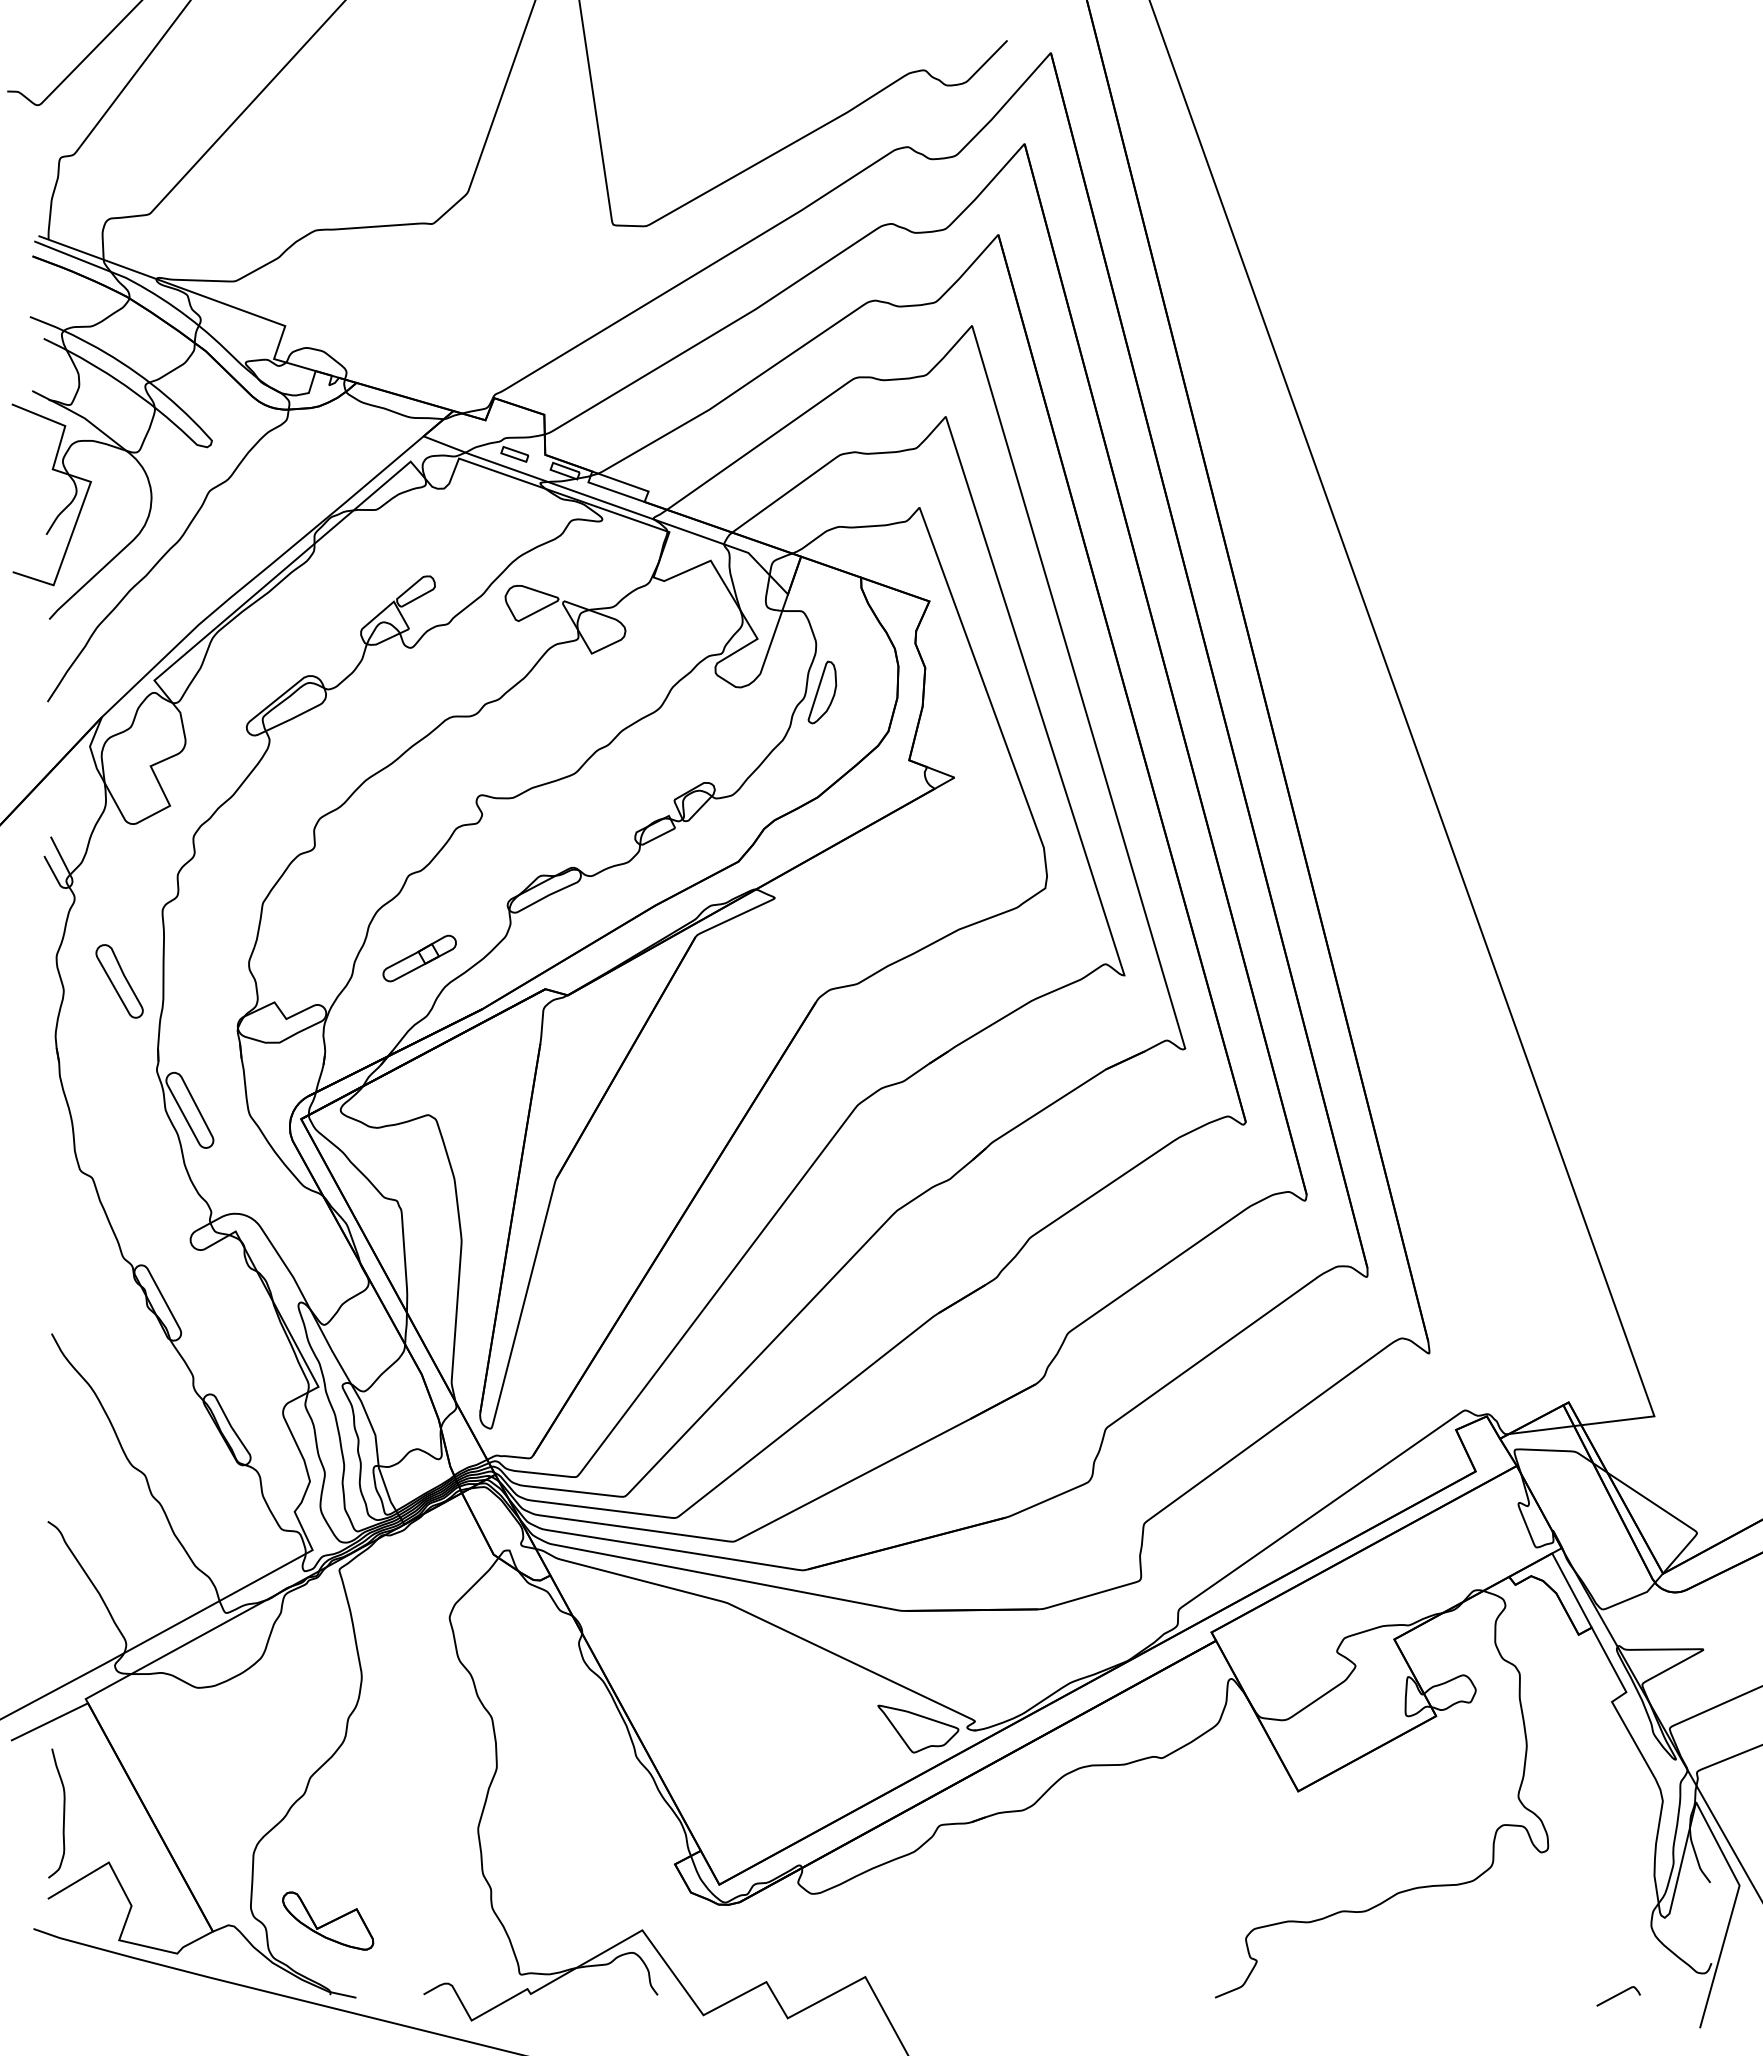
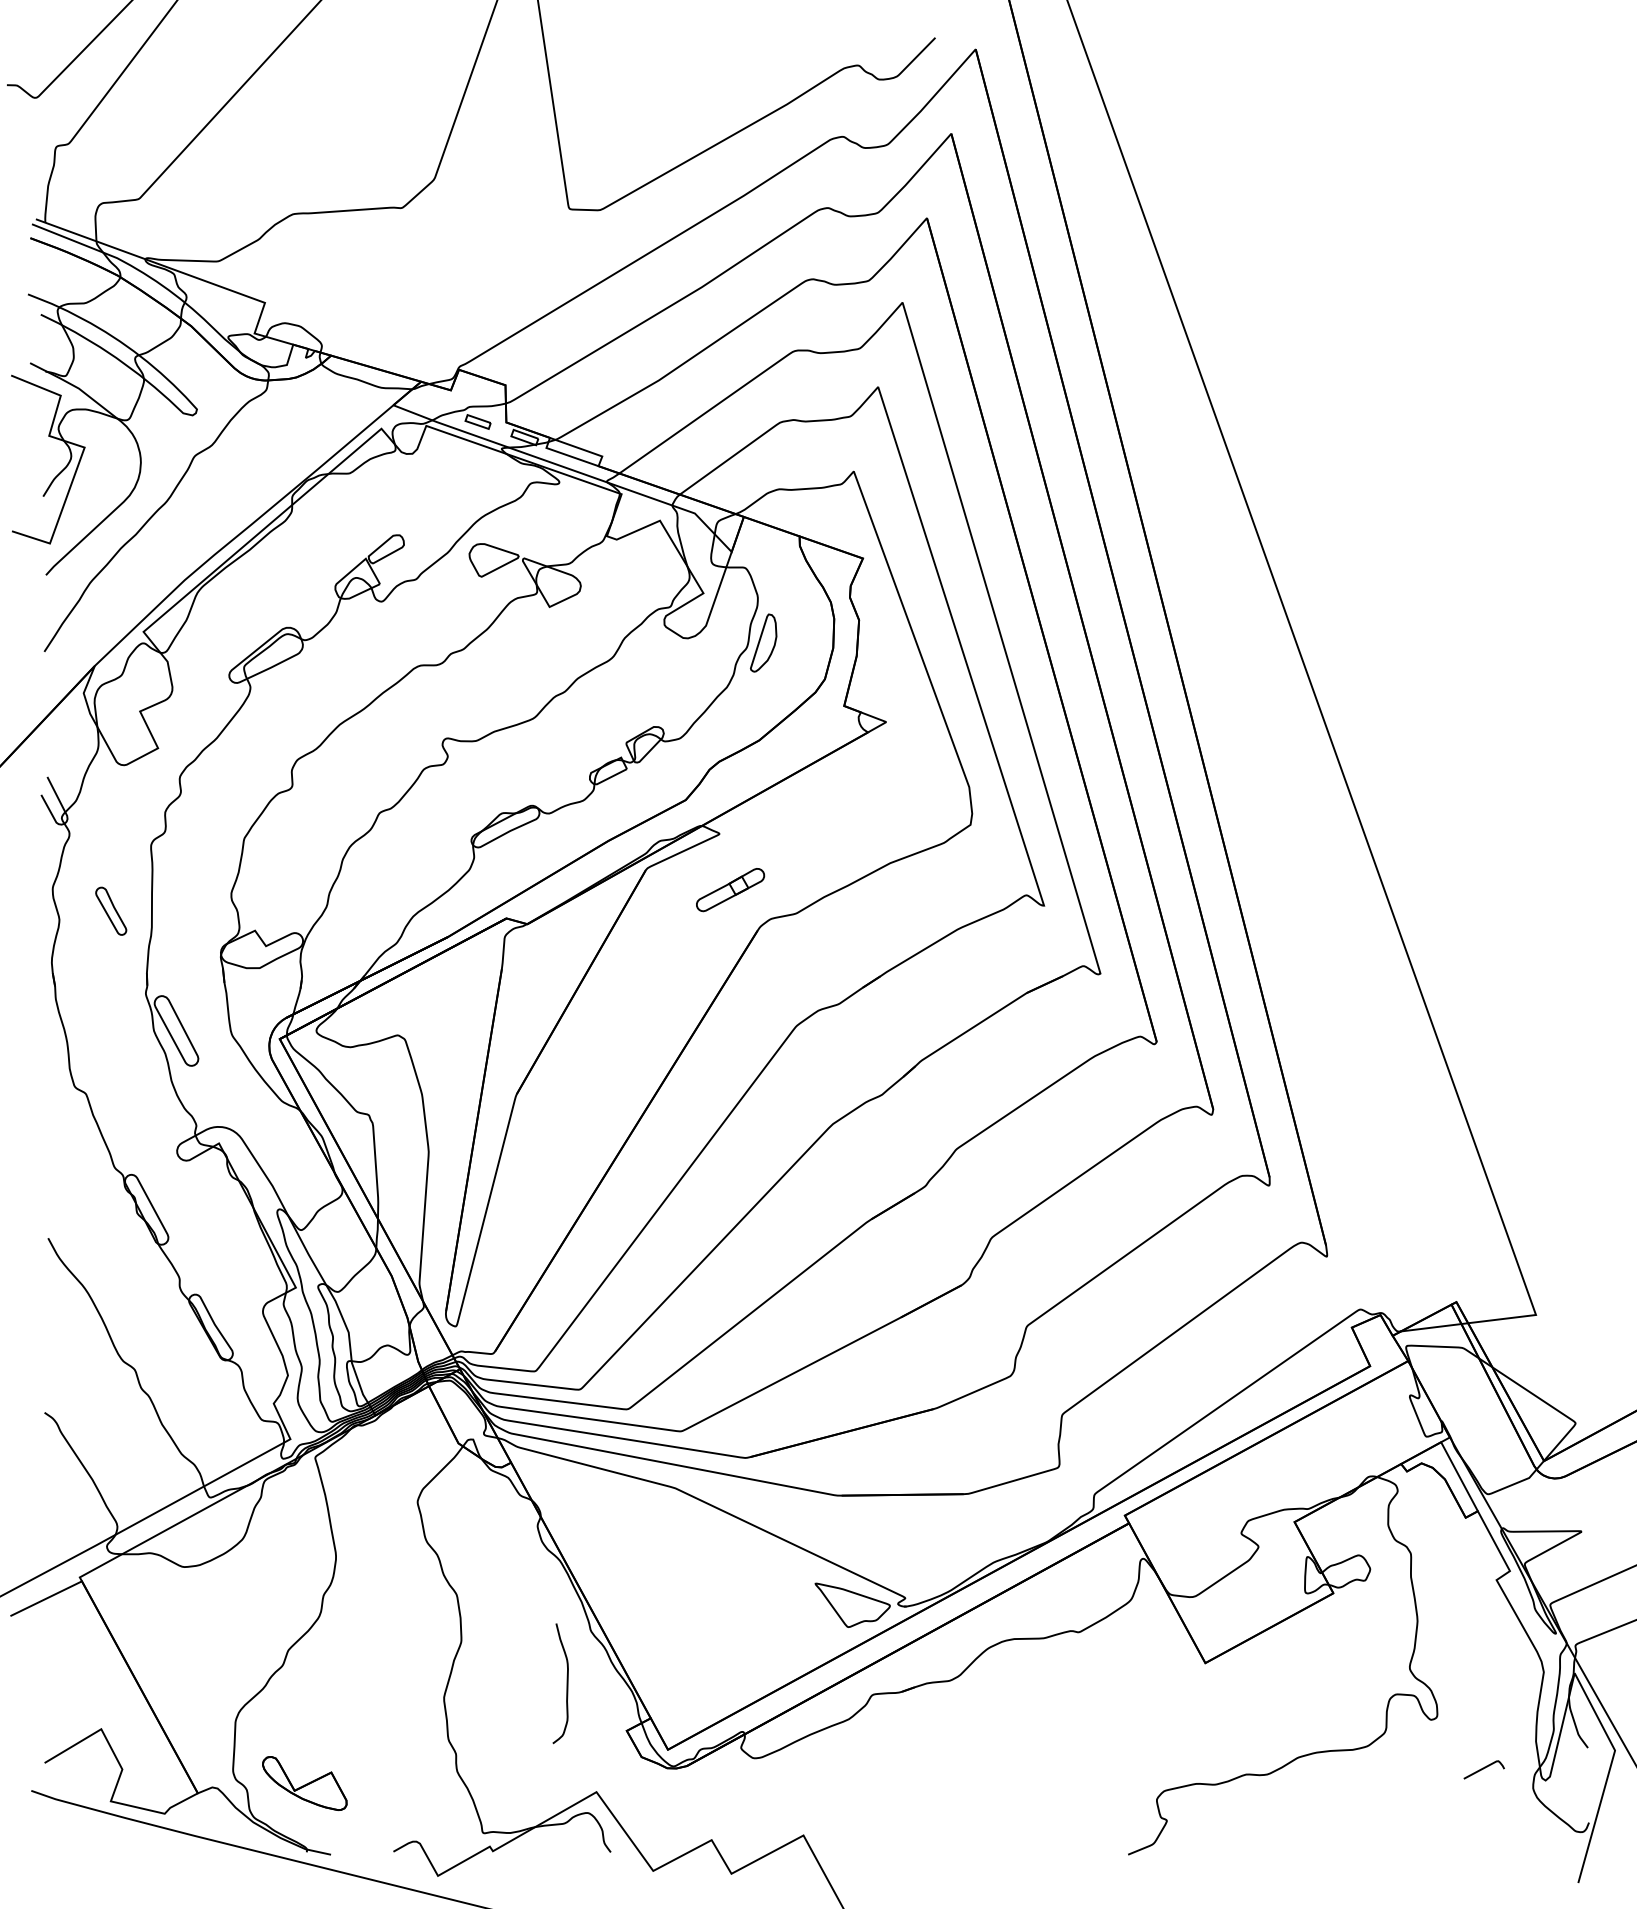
part: (419, 958) -> (730, 889), moved
part: (119, 981) -> (111, 911), size x0.7
curve: (63, 1813) -> (566, 1683), moved
curve: (1618, 1995) -> (1484, 1769), moved

